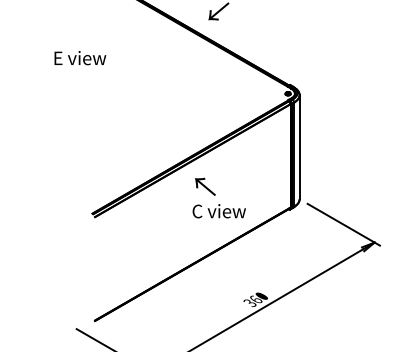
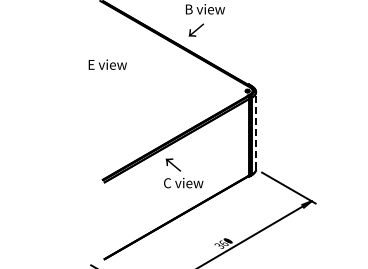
text: (79, 57) -> (107, 64), moved
line: (300, 146) -> (256, 130), solid -> dashed
text: (219, 198) -> (183, 173), moved

